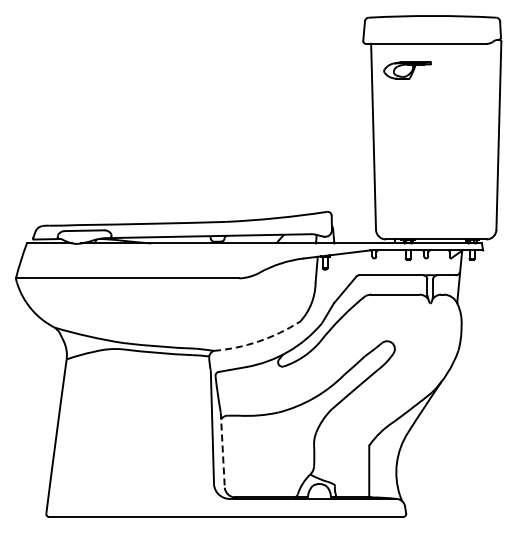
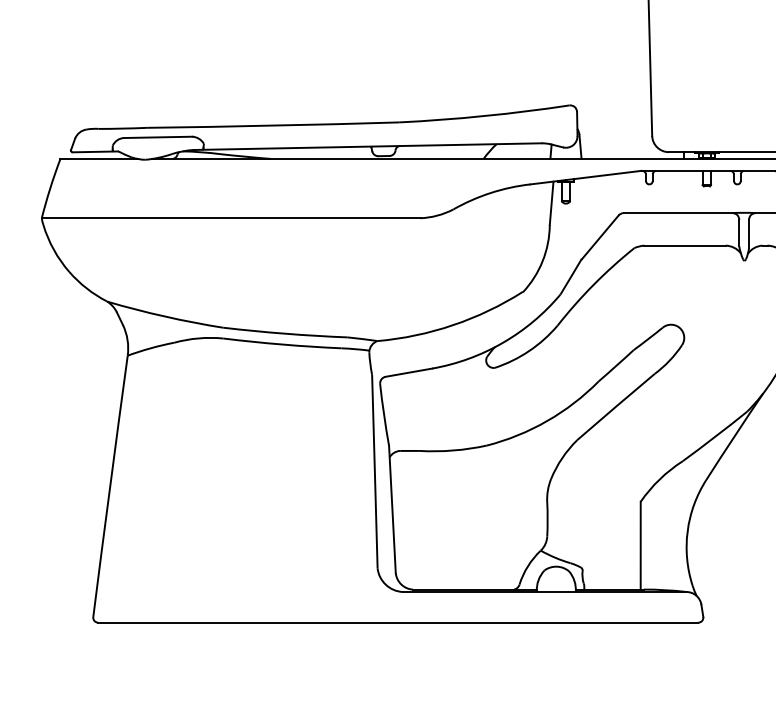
arc: (258, 341) -> (452, 325), dashed -> solid
line: (222, 450) -> (391, 509), dashed -> solid

